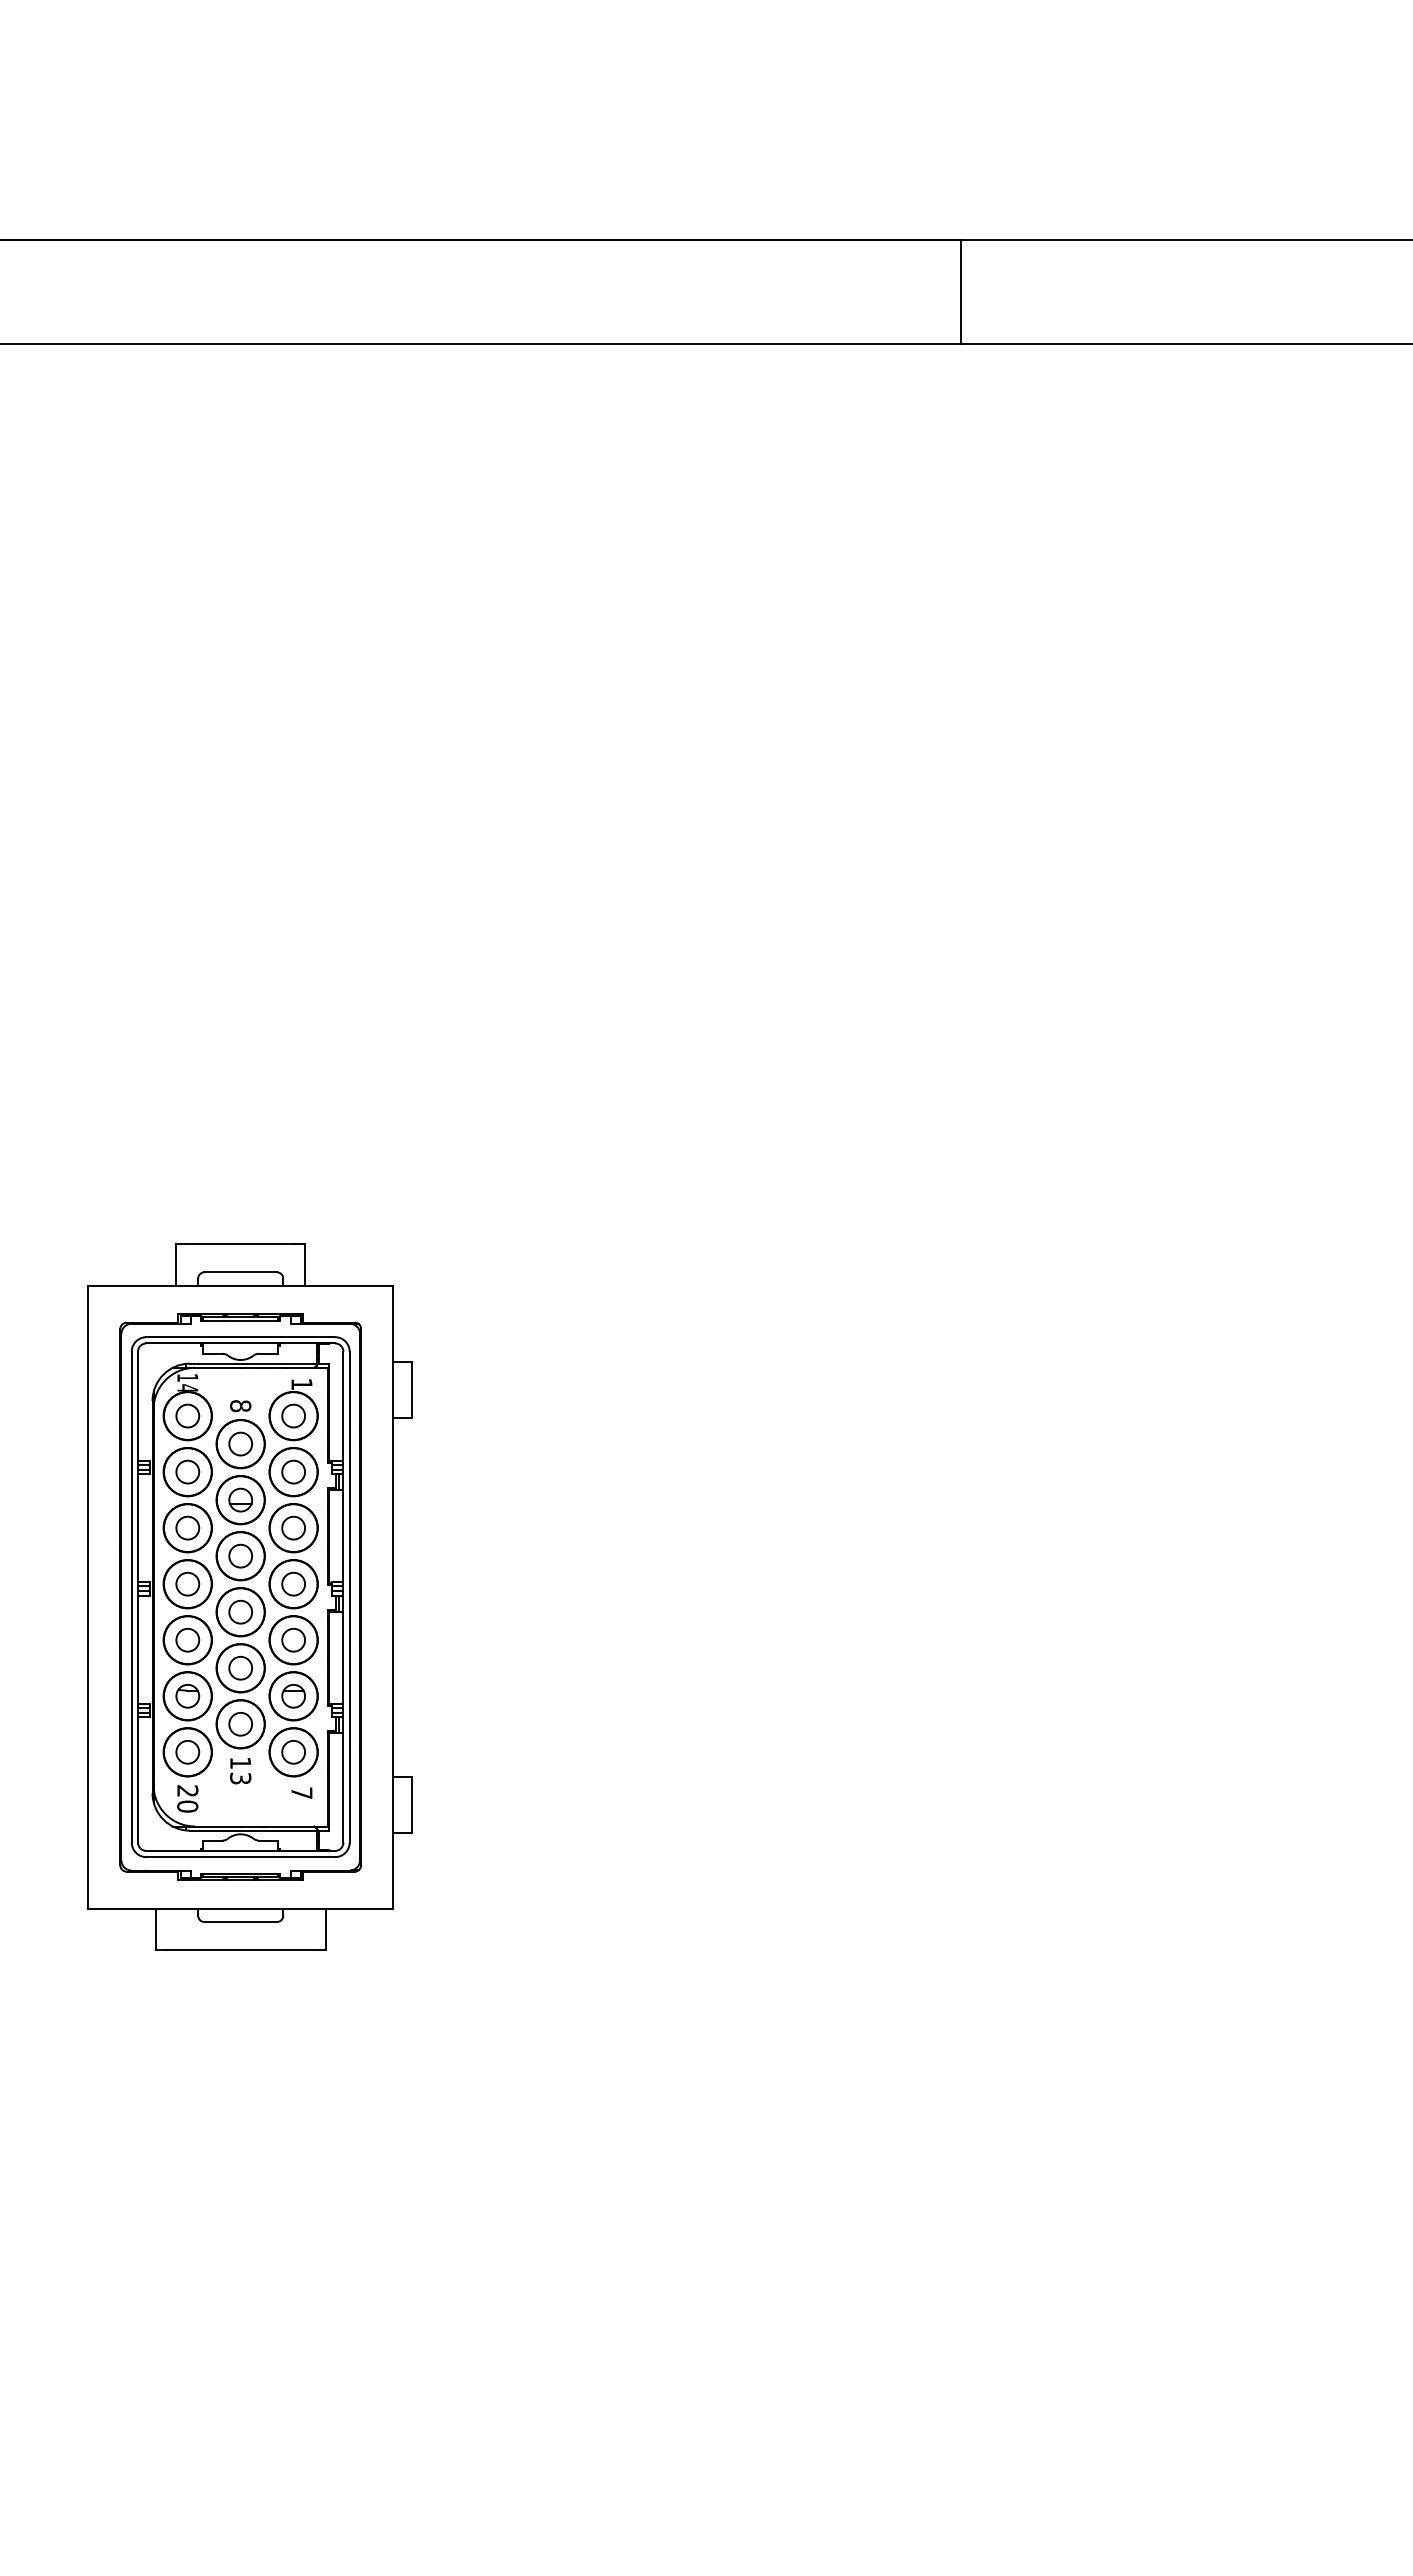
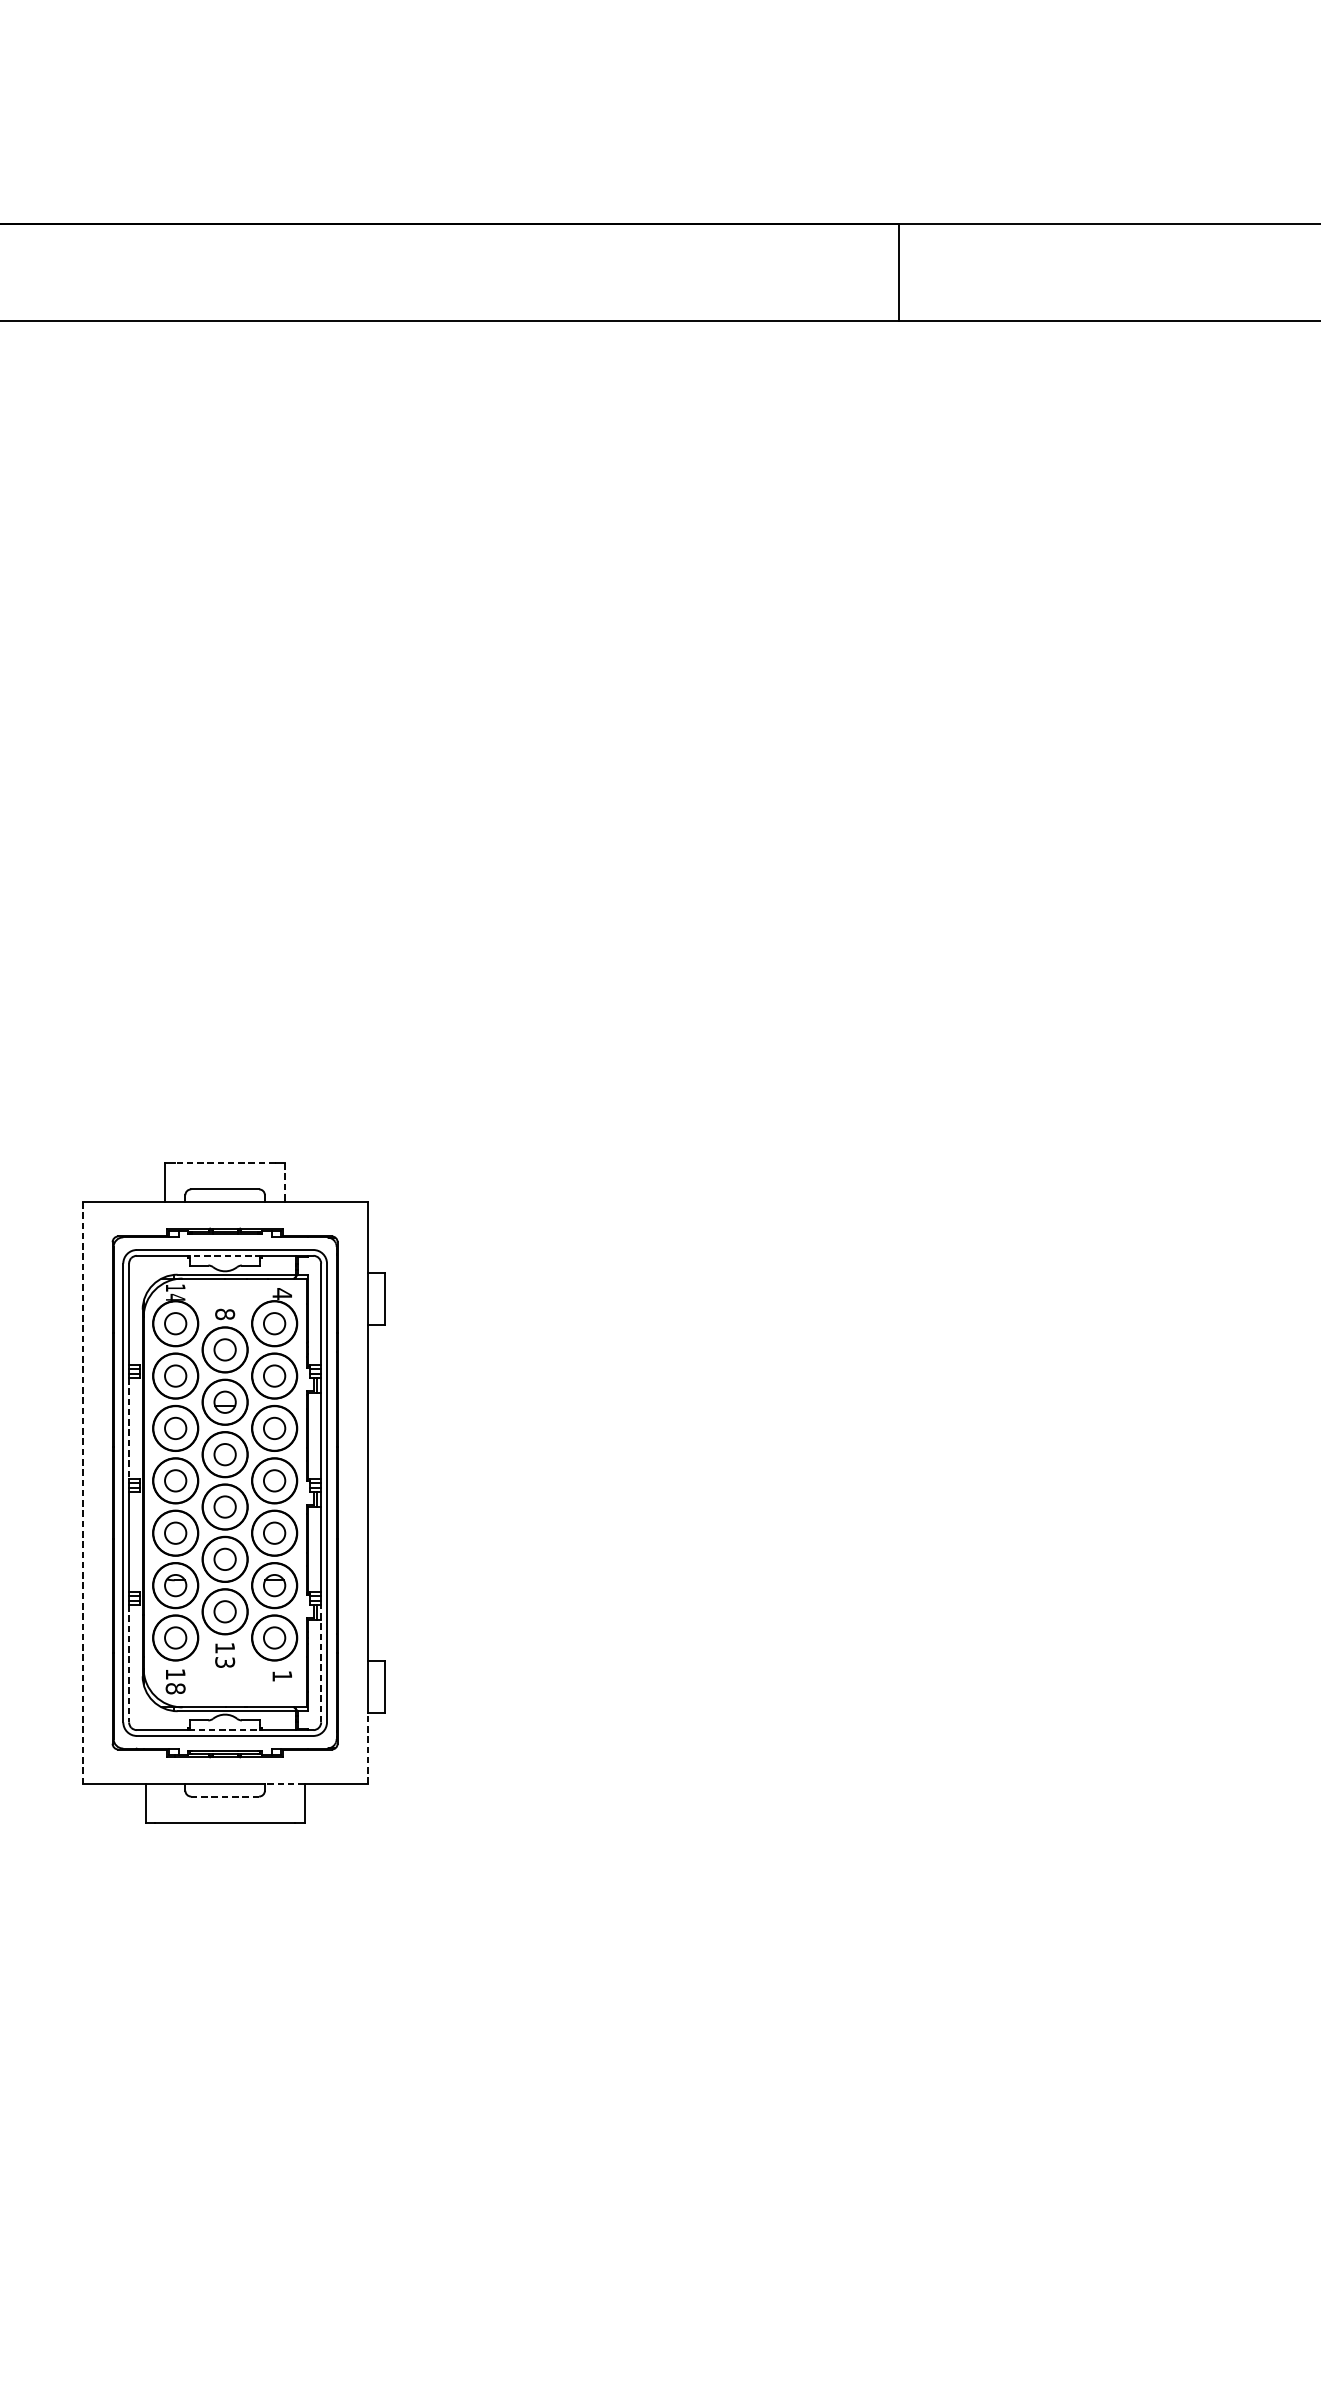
line: (240, 1244) -> (224, 1163), solid -> dashed
line: (305, 1265) -> (285, 1182), solid -> dashed
line: (240, 1343) -> (224, 1255), solid -> dashed
text: (301, 1383) -> (281, 1293), 1 -> 4
line: (138, 1528) -> (129, 1428), solid -> dashed
line: (88, 1597) -> (82, 1493), solid -> dashed
line: (138, 1779) -> (129, 1663), solid -> dashed
line: (343, 1779) -> (321, 1663), solid -> dashed
text: (301, 1792) -> (281, 1675), 7 -> 1
text: (187, 1798) -> (175, 1681), 20 -> 18
line: (241, 1850) -> (225, 1729), solid -> dashed
line: (393, 1870) -> (367, 1748), solid -> dashed
line: (304, 1908) -> (284, 1783), solid -> dashed
line: (240, 1921) -> (224, 1796), solid -> dashed

